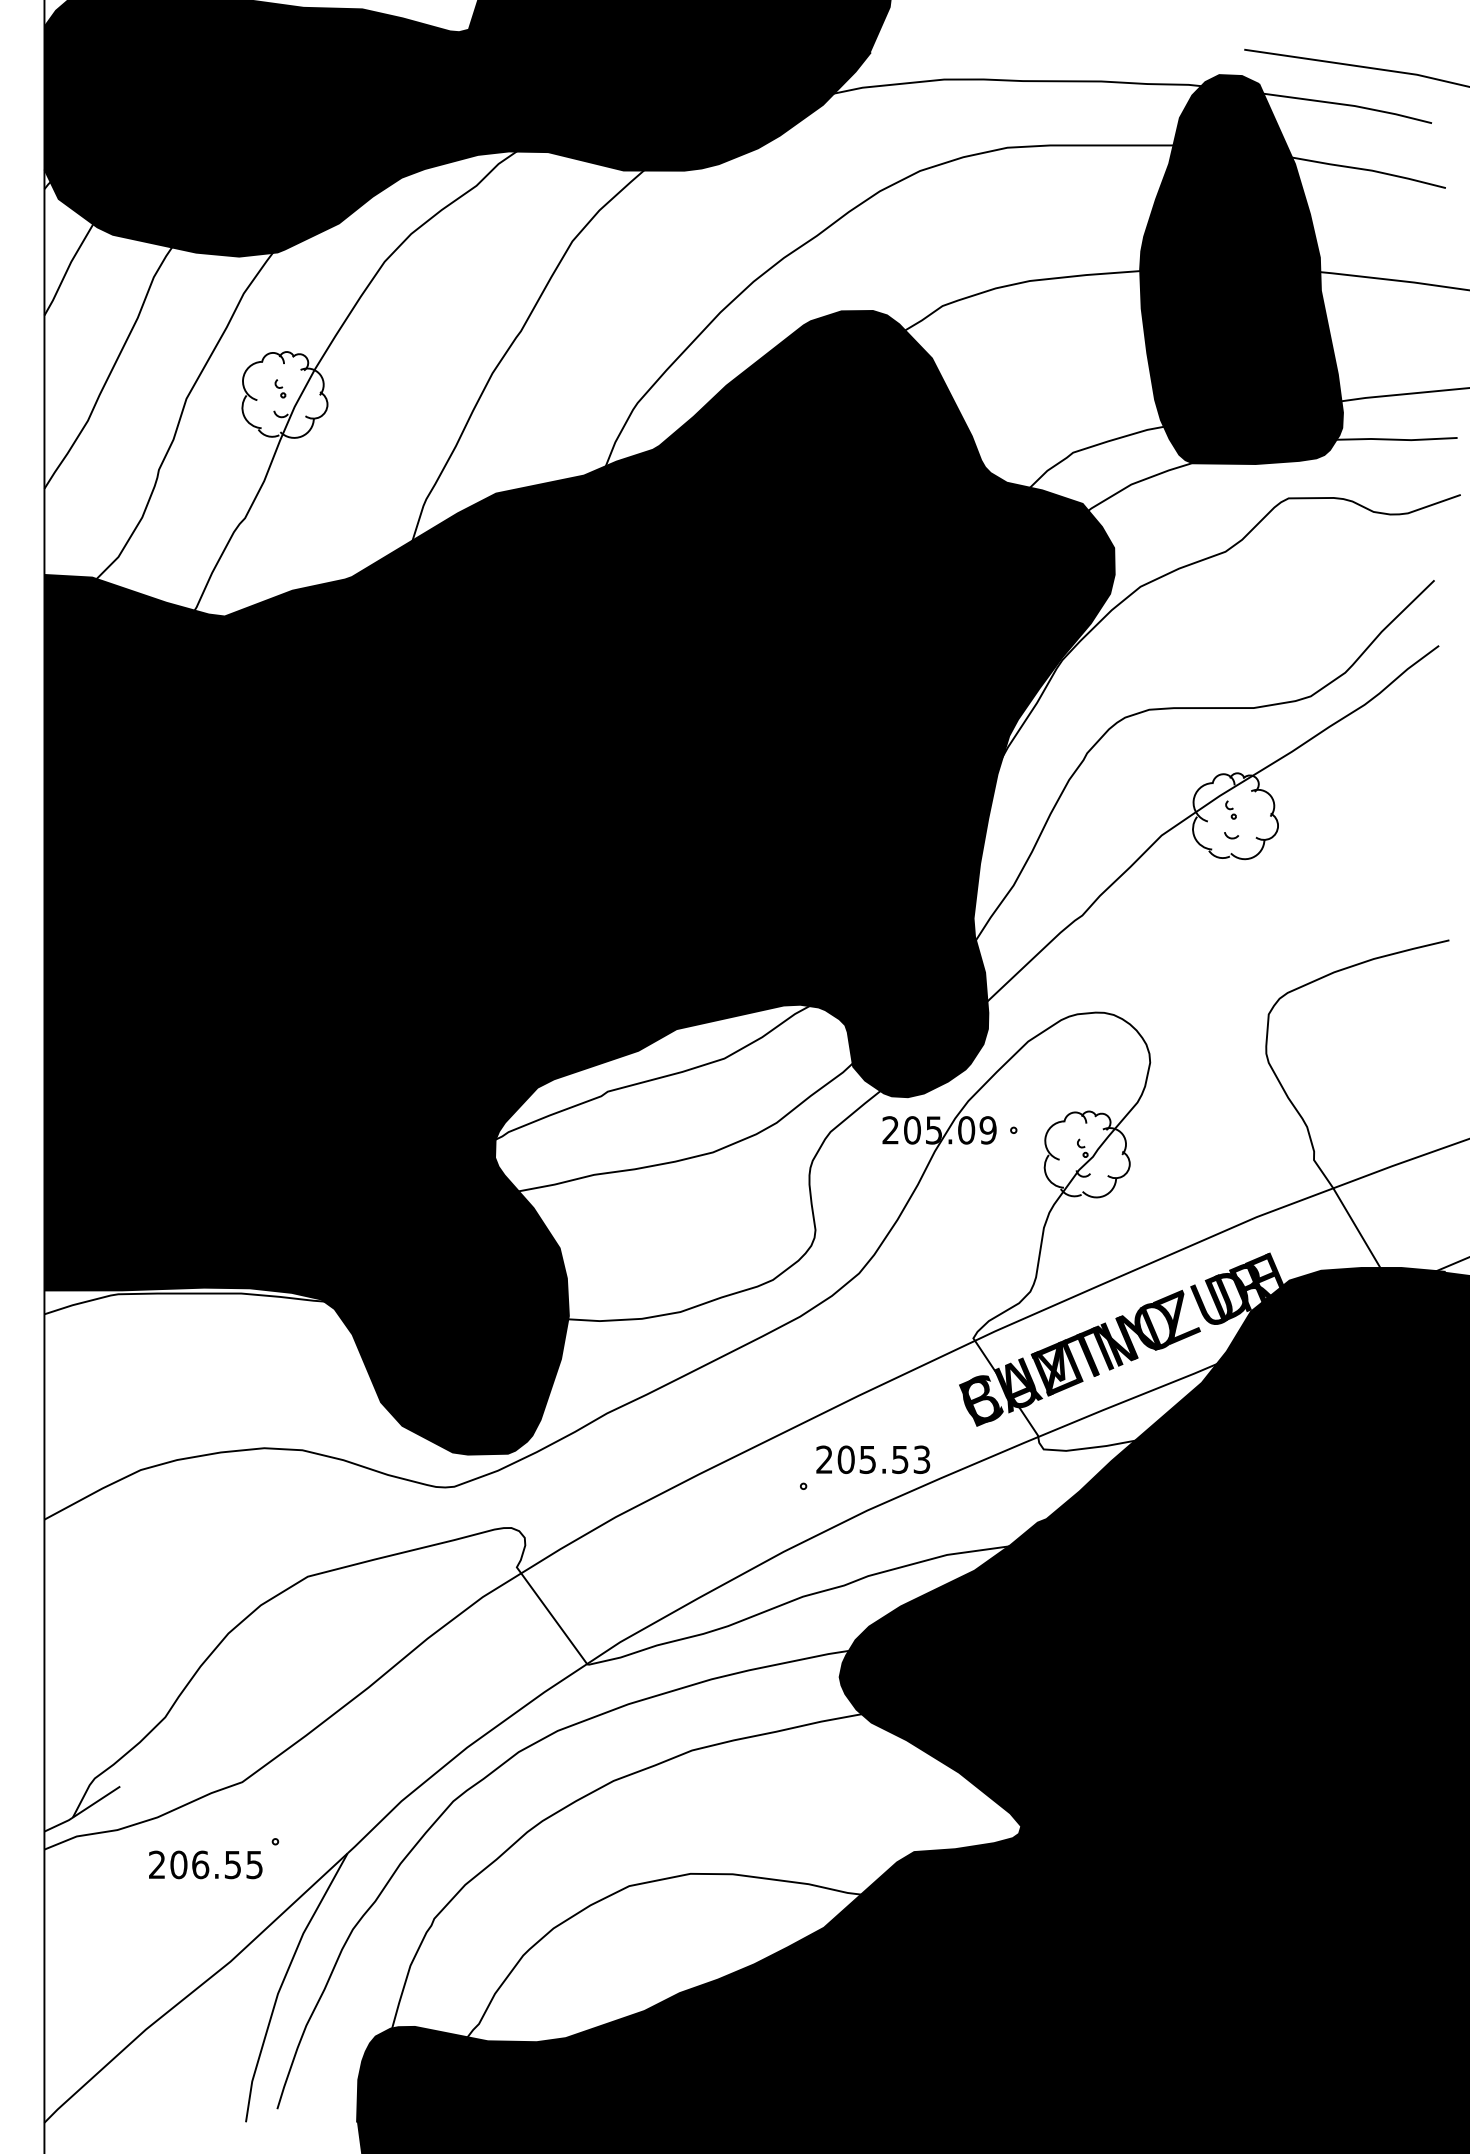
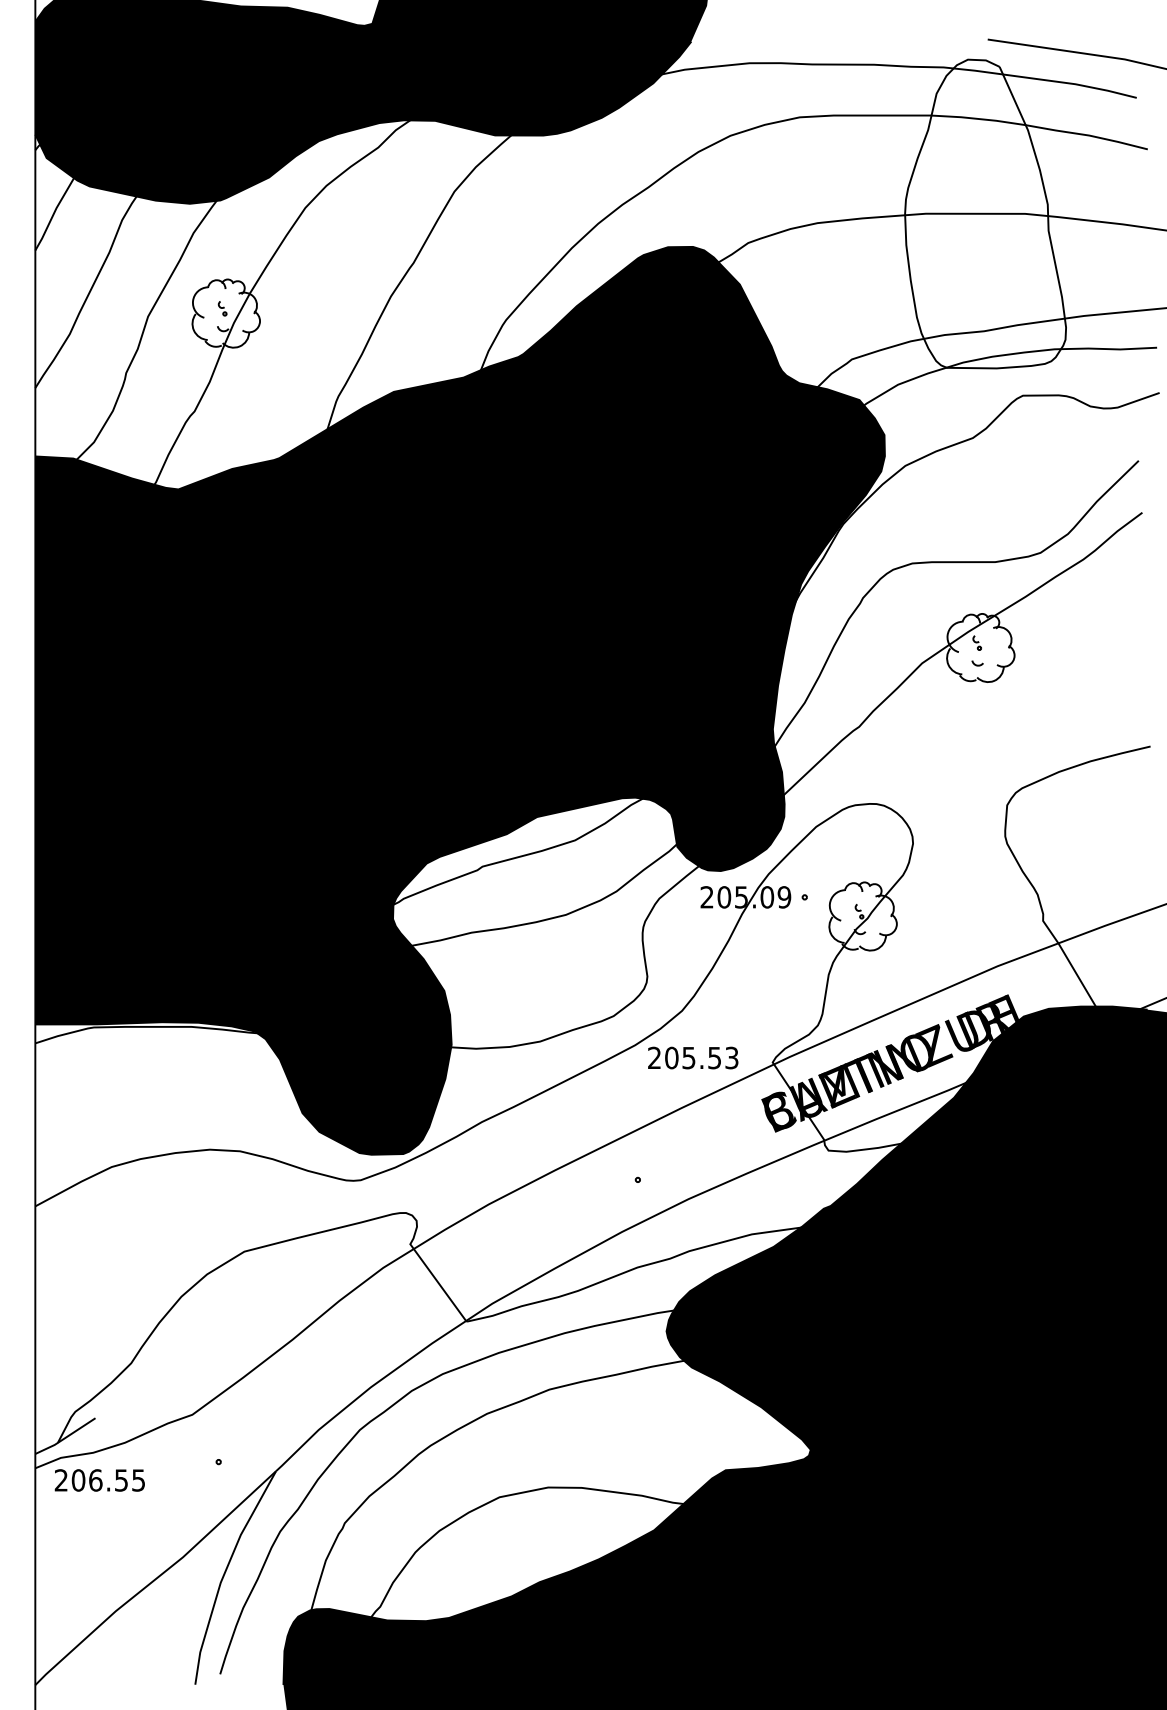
fill: (1241, 269) -> (985, 214), removed
text: (873, 1459) -> (693, 1057), moved
text: (205, 1864) -> (99, 1480), moved

